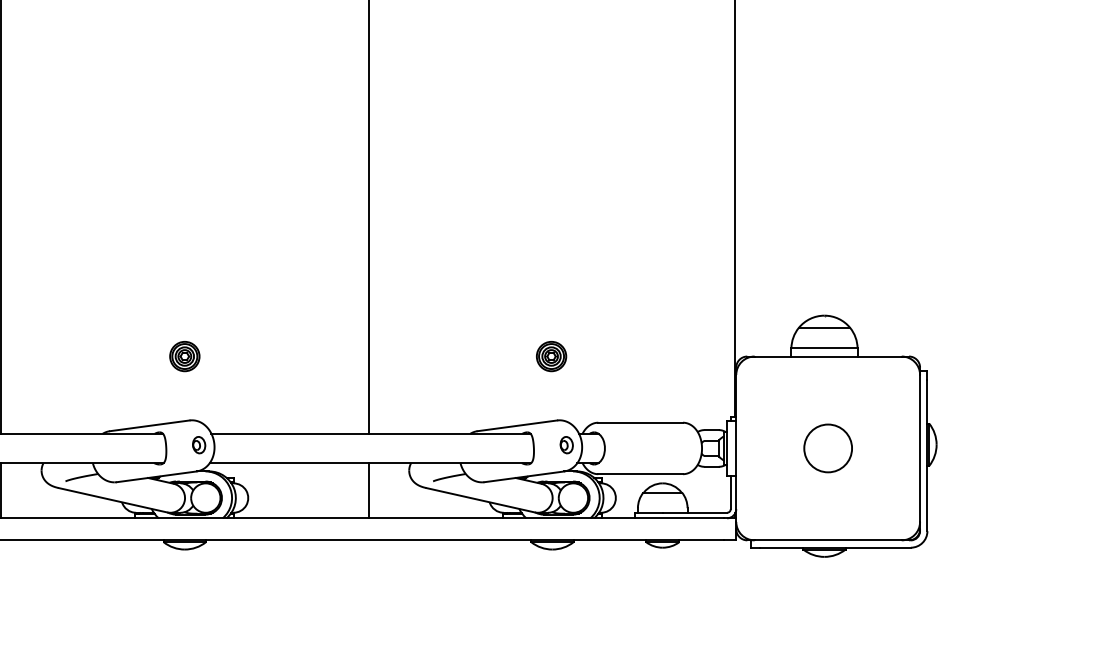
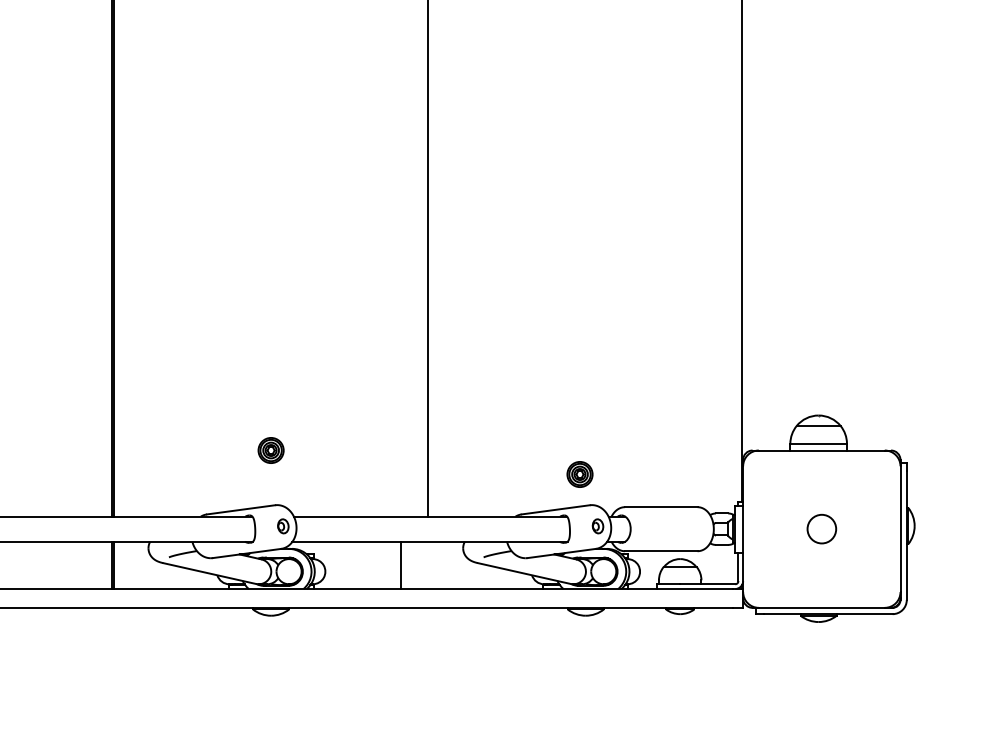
part: (550, 356) -> (579, 474), moved
circle: (827, 447) -> (821, 528), size x0.7
line: (368, 489) -> (401, 564), moved

